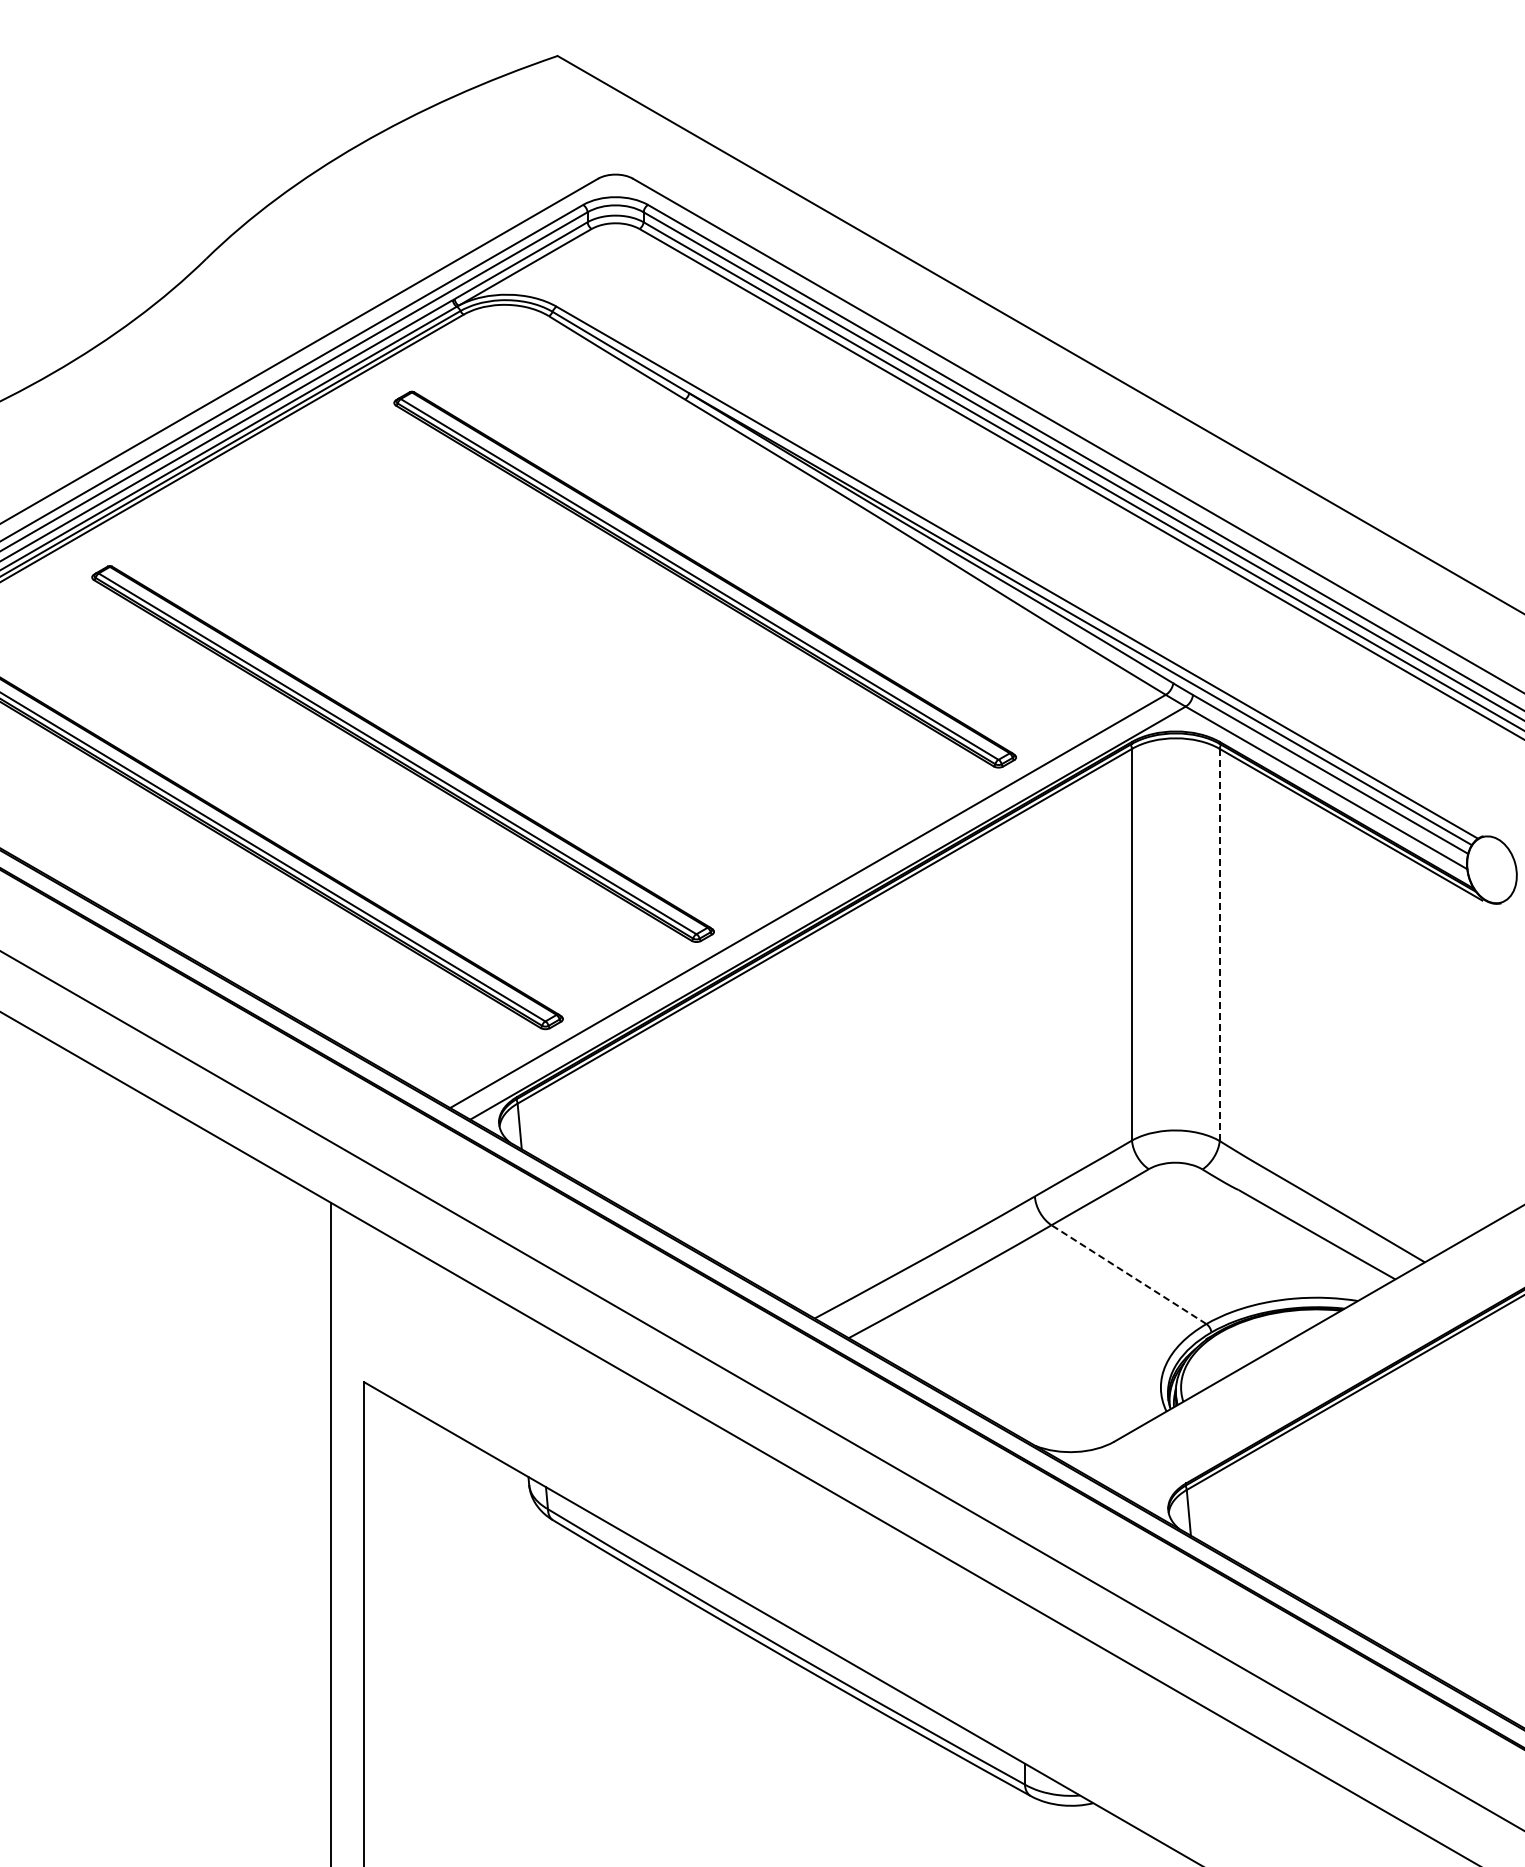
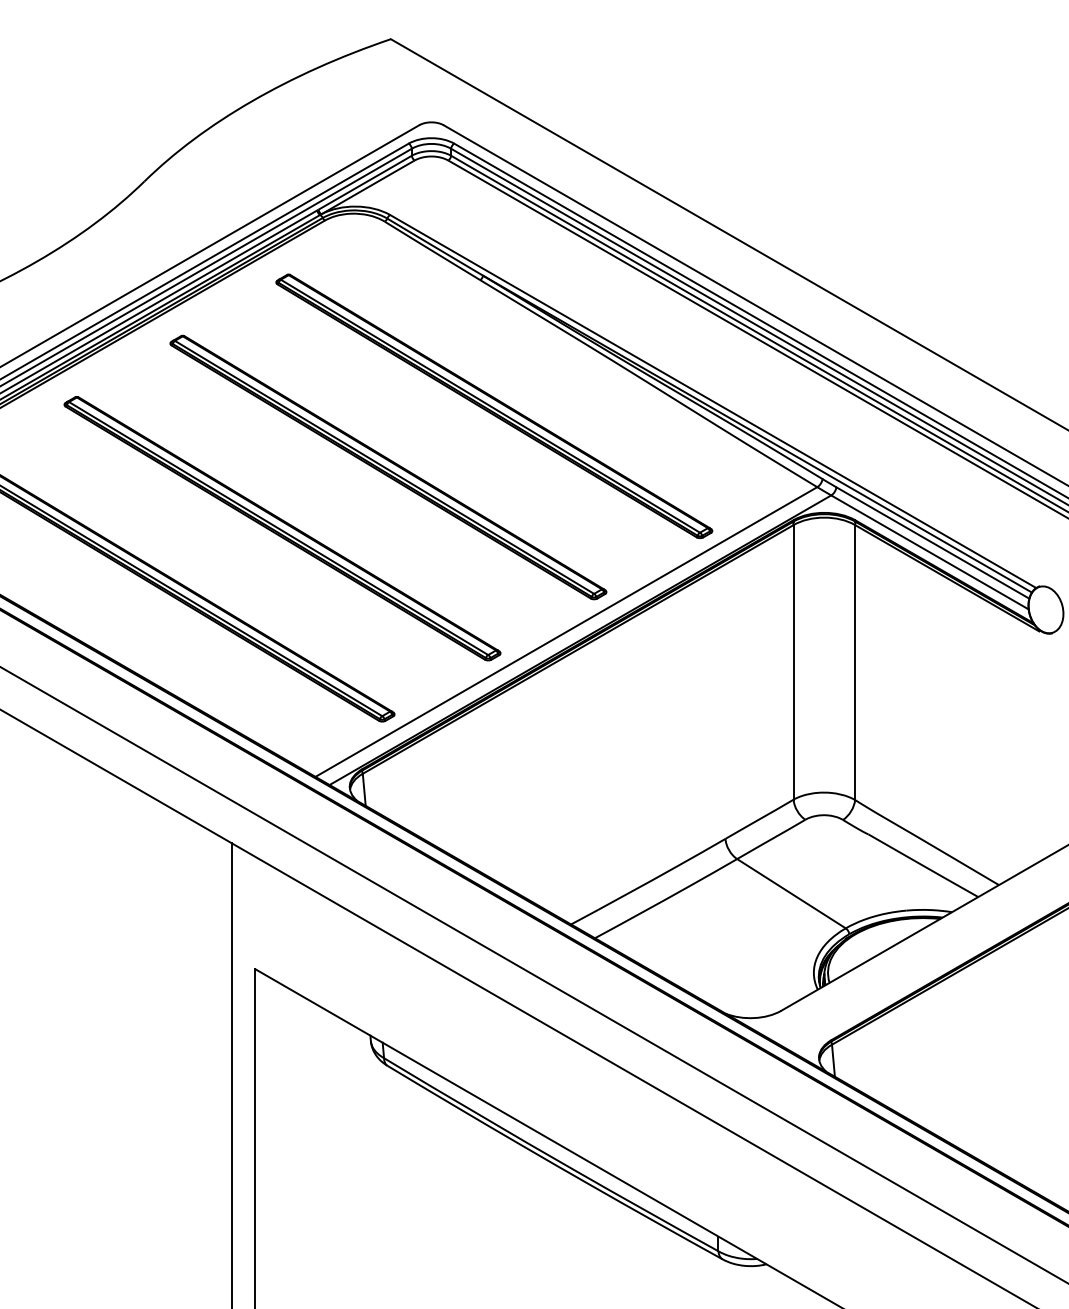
part: (553, 666) -> (387, 467), added
line: (1219, 944) -> (854, 662), dashed -> solid
line: (1128, 1274) -> (791, 893), dashed -> solid

